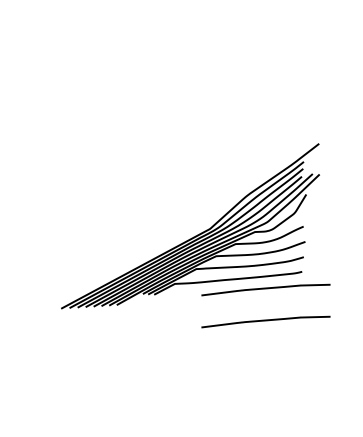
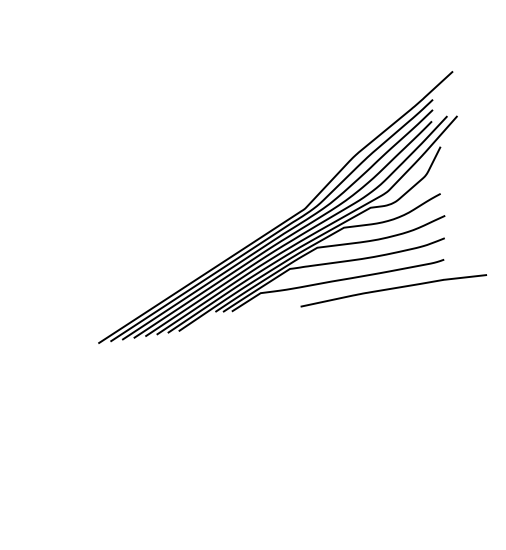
curve: (265, 321) -> (397, 336), removed

